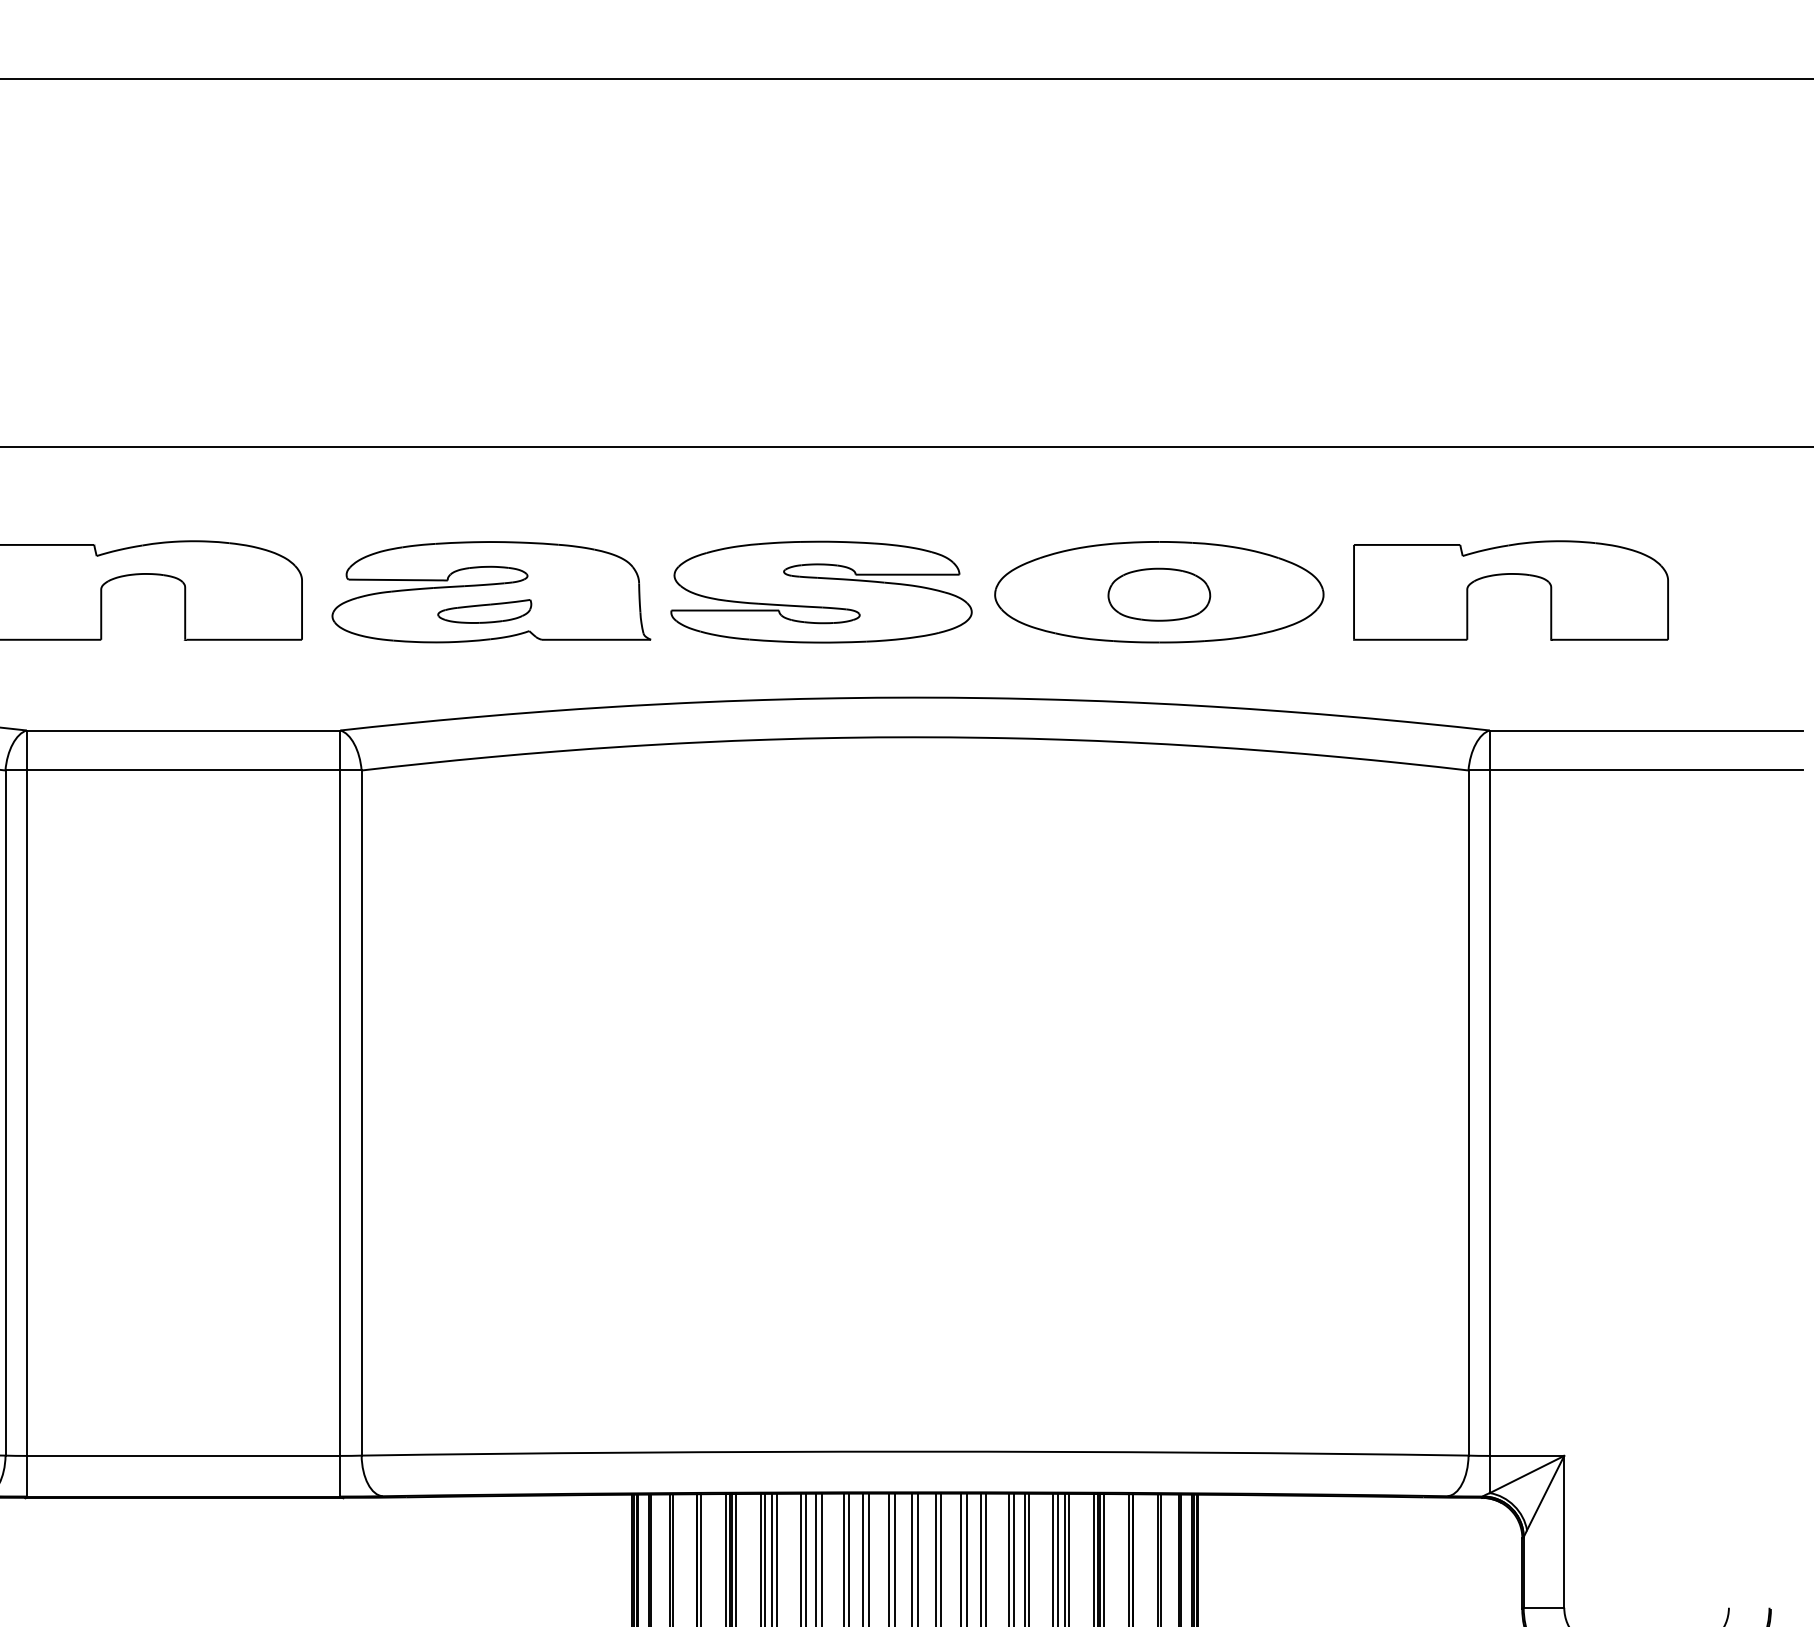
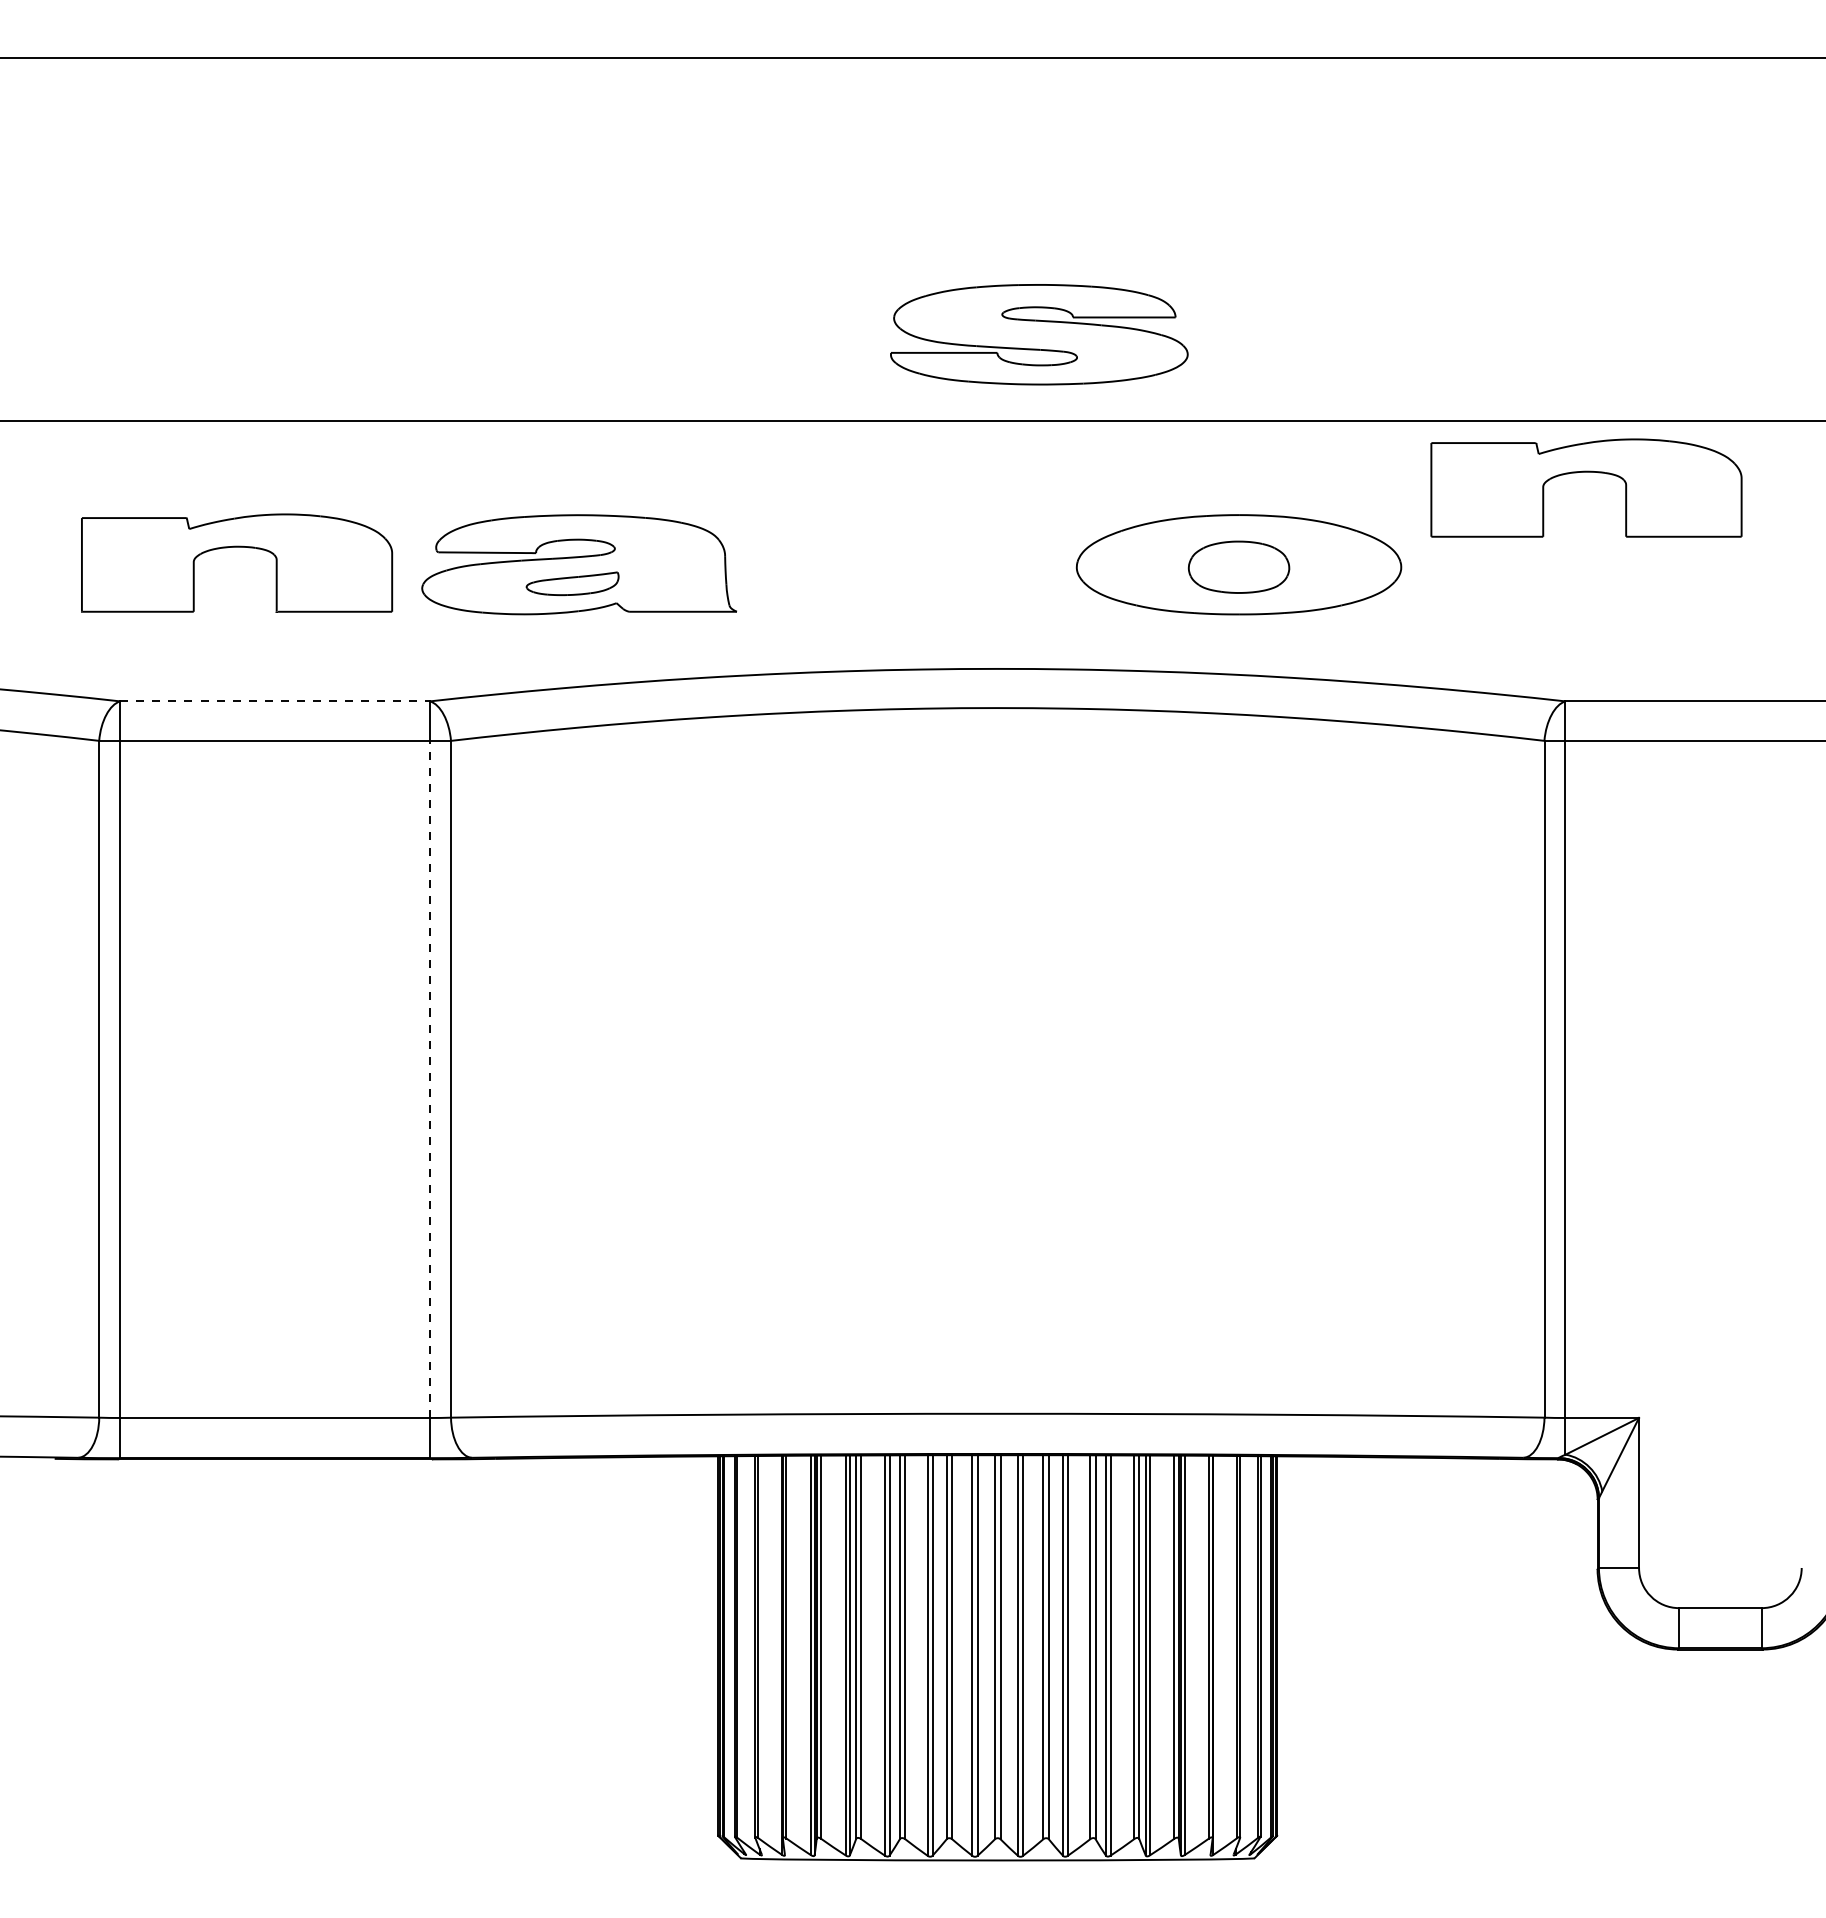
part: (1511, 574) -> (1586, 472), moved
part: (821, 591) -> (1039, 334), moved
line: (183, 730) -> (275, 701), solid -> dashed
line: (339, 1113) -> (429, 1079), solid -> dashed

